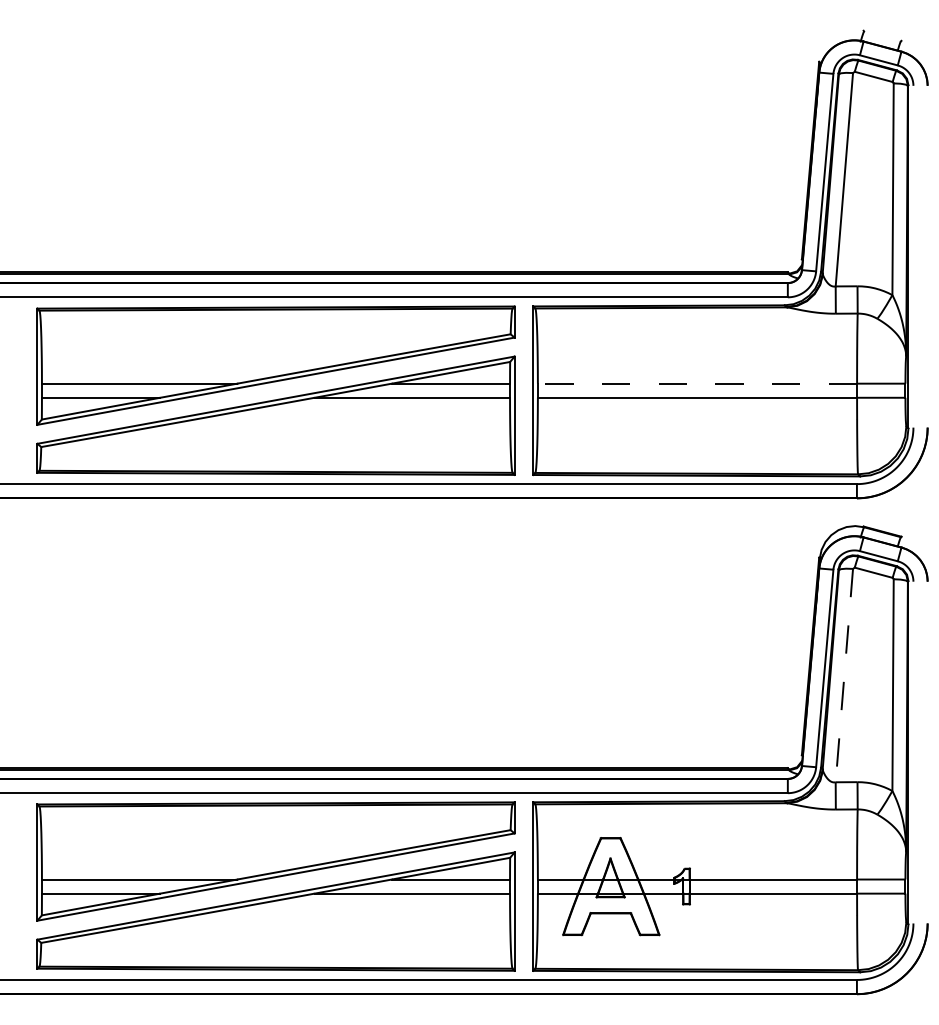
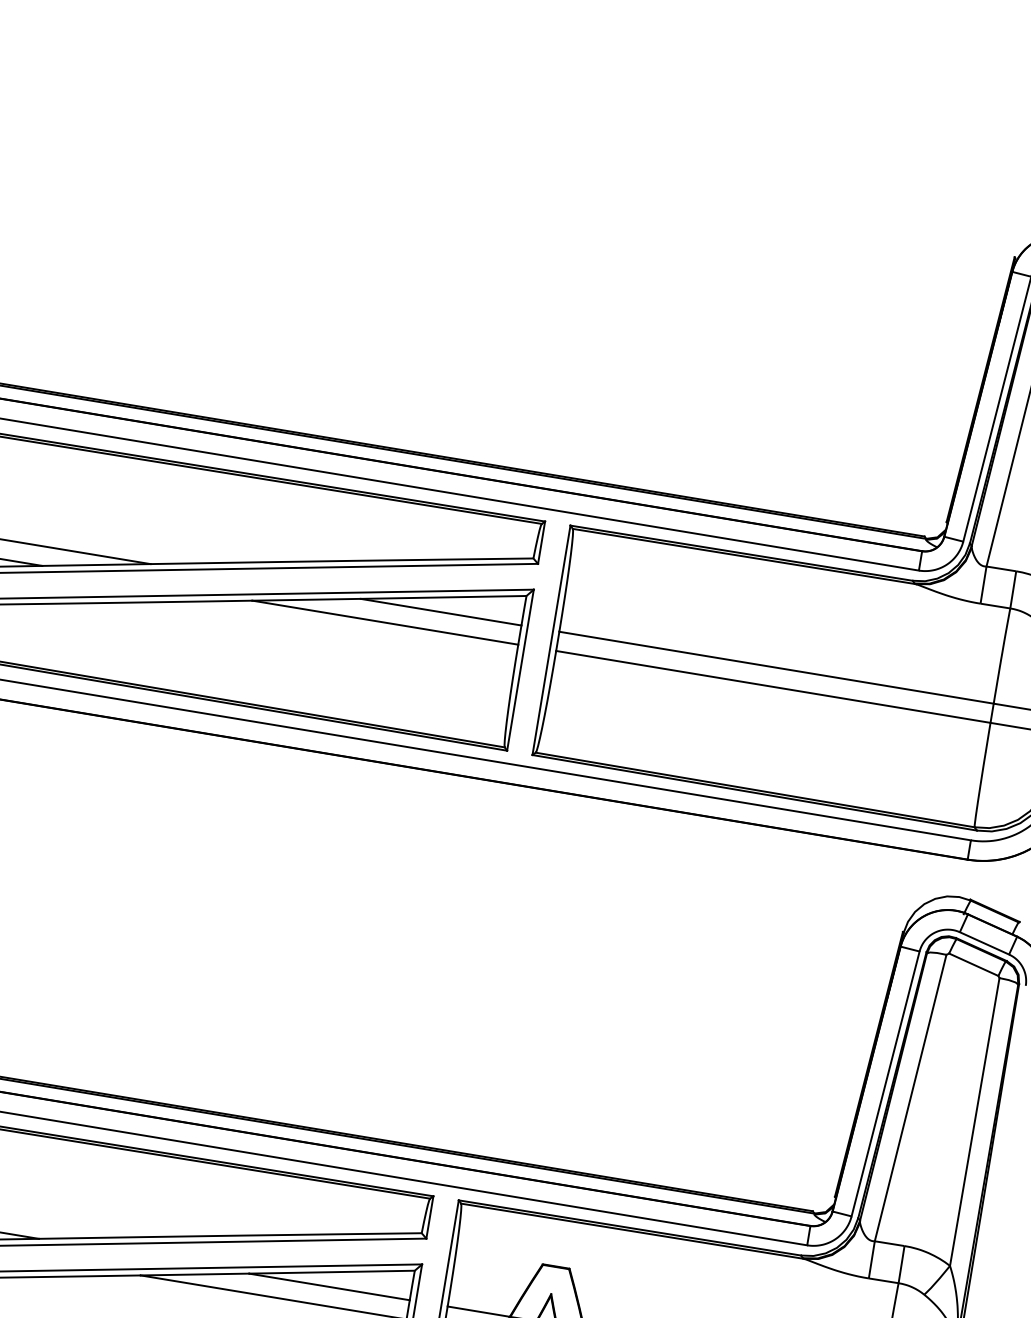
line: (697, 383) -> (776, 667), dashed -> solid
line: (844, 676) -> (910, 1099), dashed -> solid

